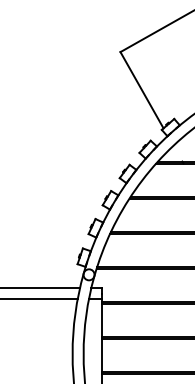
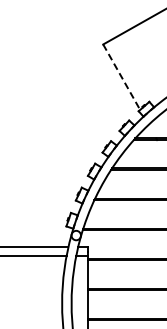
line: (141, 90) -> (121, 77), solid -> dashed

